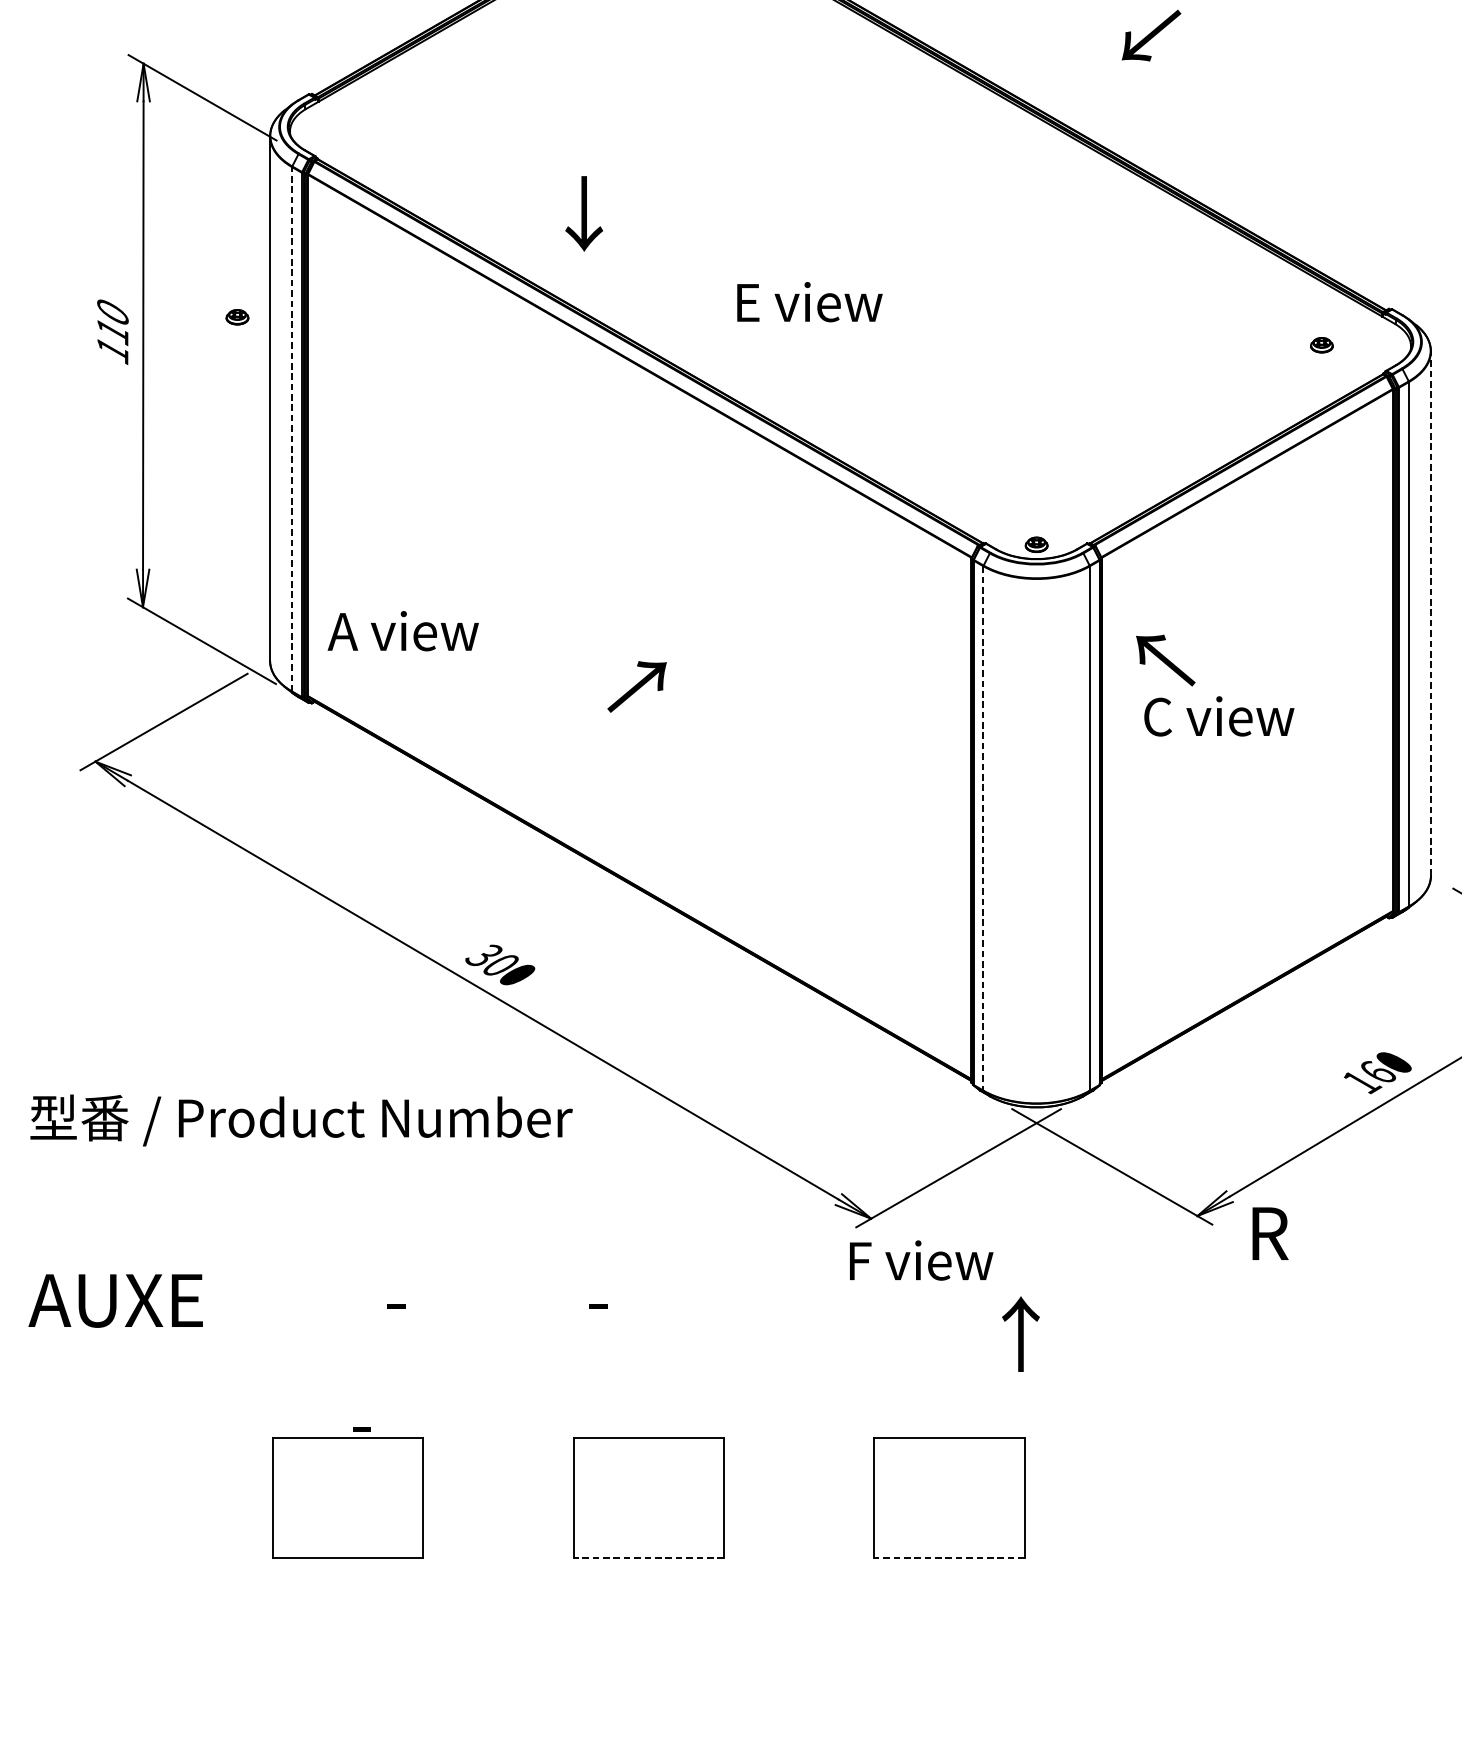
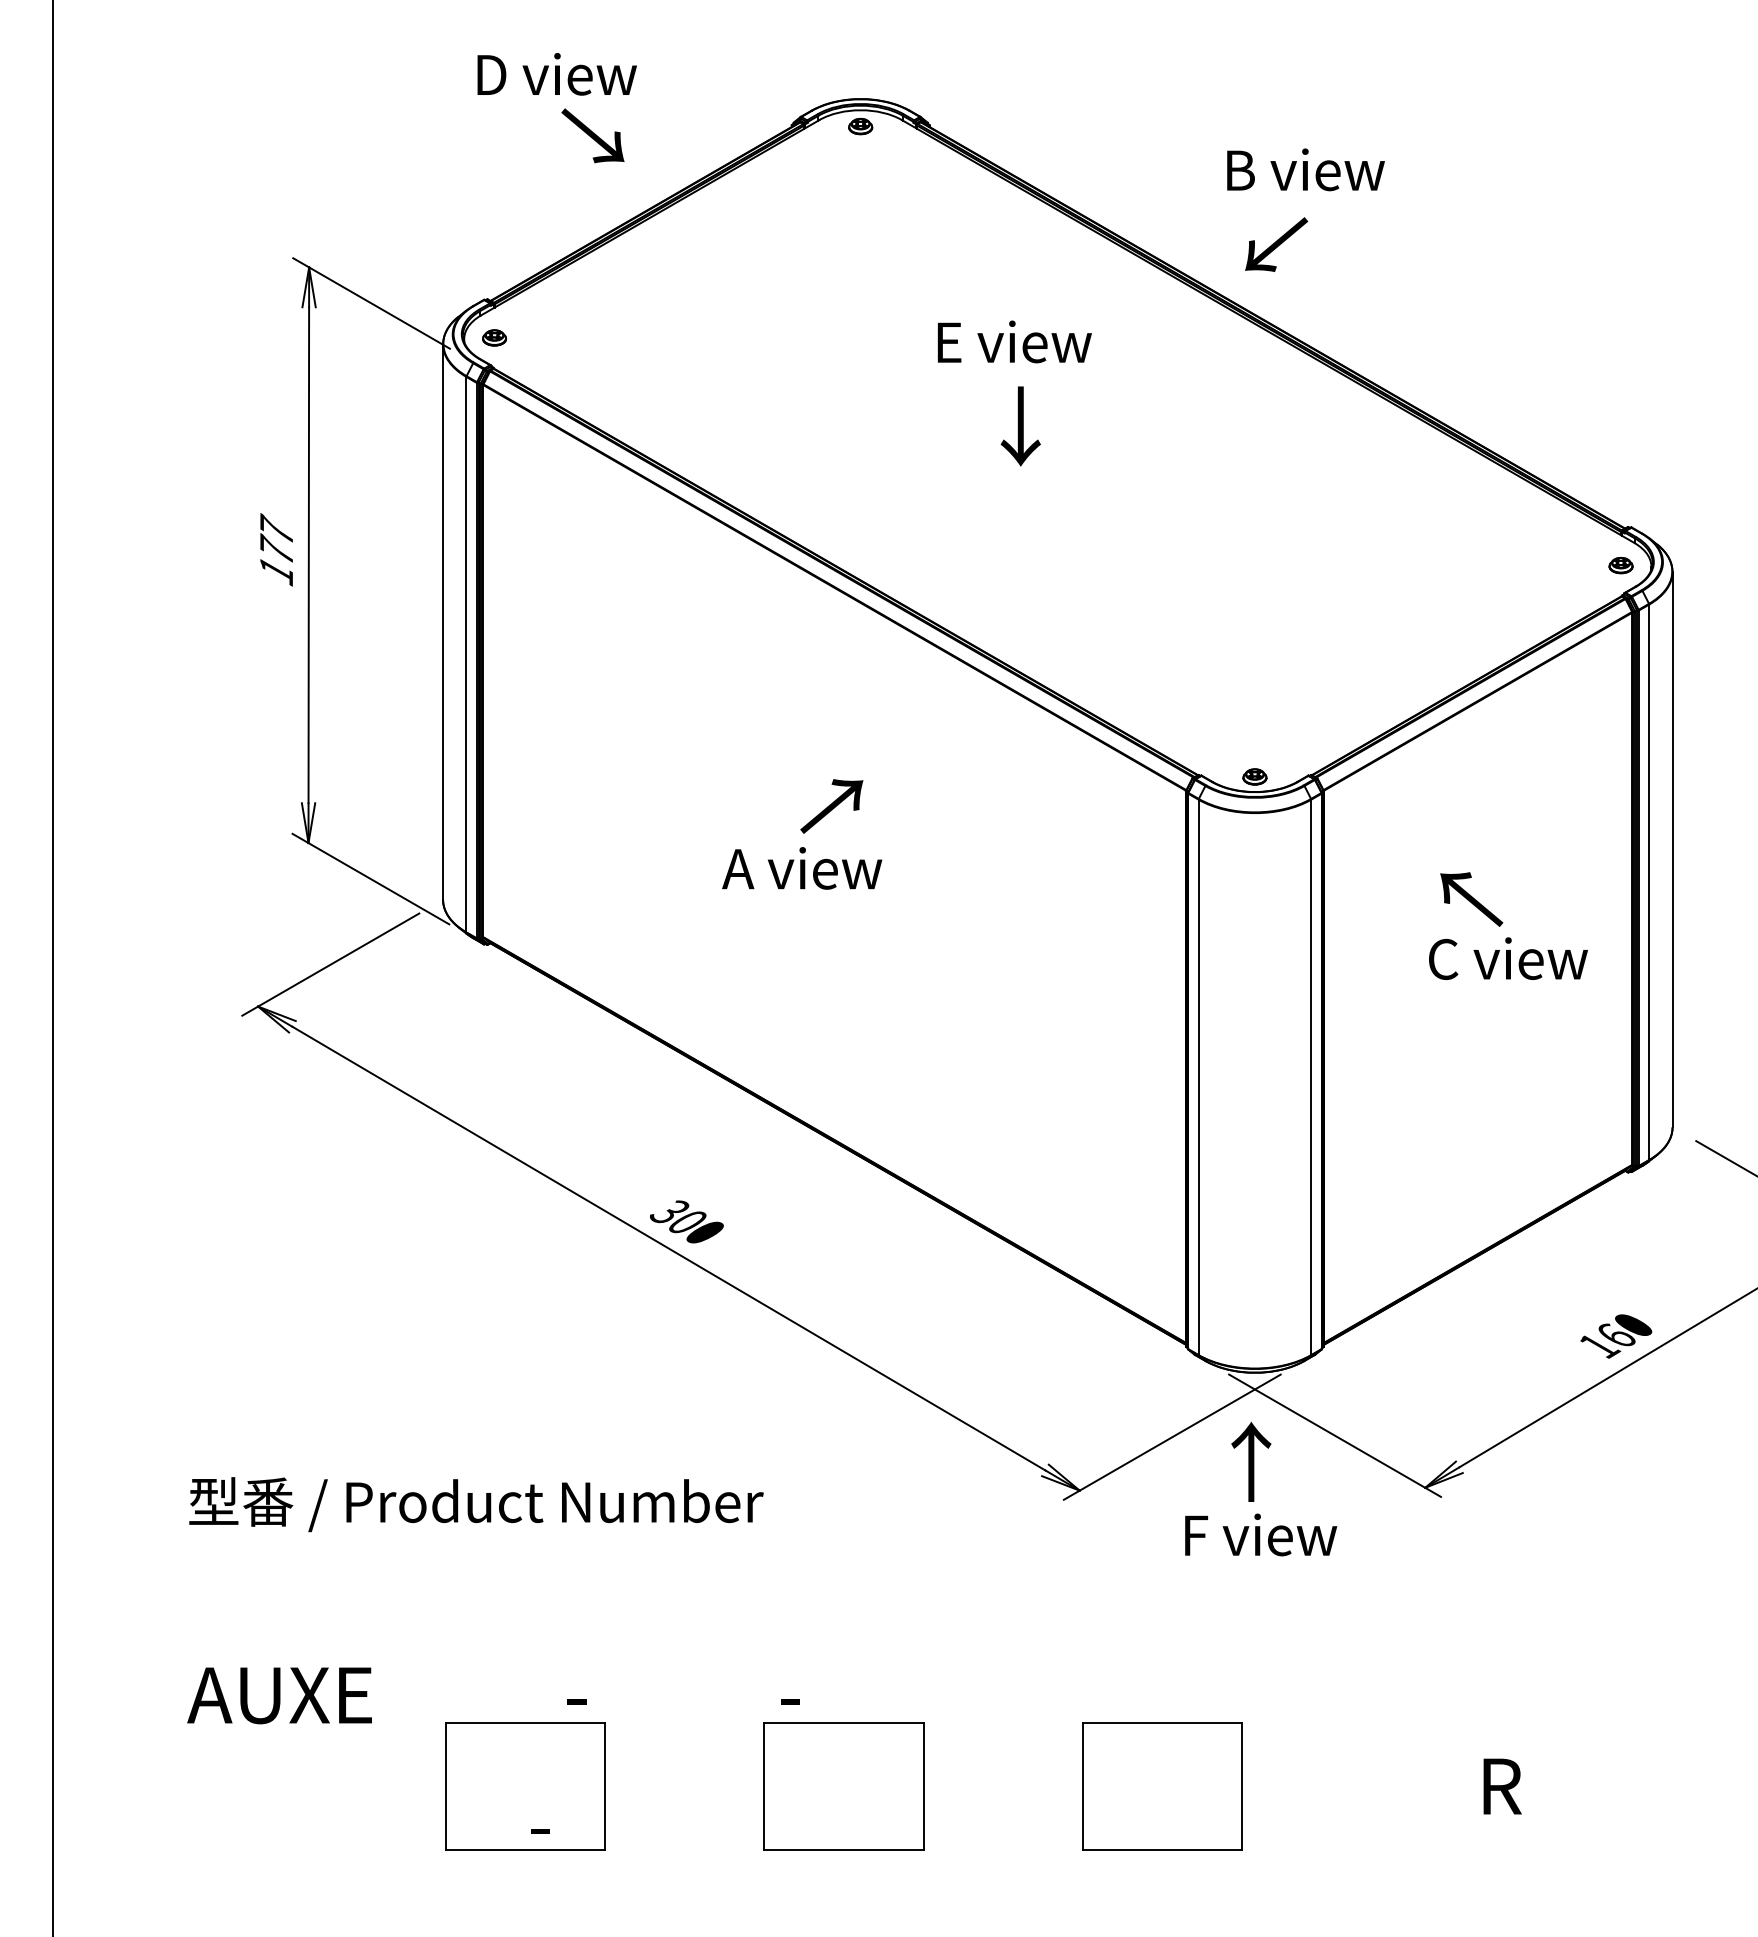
text: (1151, 35) -> (1276, 244), moved
text: (583, 213) -> (1020, 426), moved
text: (809, 301) -> (1014, 341), moved
part: (237, 316) -> (494, 337), moved
text: (112, 320) -> (276, 539), 110 -> 177
part: (1321, 345) -> (1620, 565), moved
line: (292, 429) -> (466, 654), dashed -> solid
line: (1430, 613) -> (1672, 849), dashed -> solid
text: (403, 631) -> (802, 868), moved
text: (1165, 660) -> (1471, 899), moved
text: (636, 686) -> (831, 806), moved
text: (1219, 716) -> (1508, 958), moved
line: (983, 828) -> (1198, 1077), dashed -> solid
text: (1270, 1233) -> (1502, 1786), moved
text: (921, 1260) -> (1261, 1534), moved
text: (317, 1262) -> (493, 1655), moved
text: (1021, 1333) -> (1251, 1461), moved
line: (649, 1558) -> (844, 1850), dashed -> solid
line: (949, 1558) -> (1162, 1850), dashed -> solid

